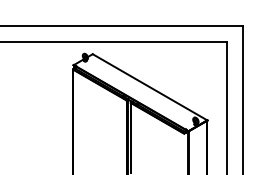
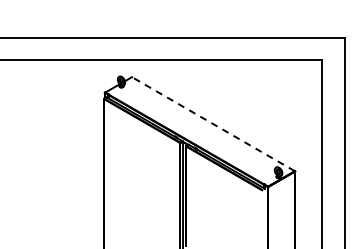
line: (150, 86) -> (213, 123), solid -> dashed

